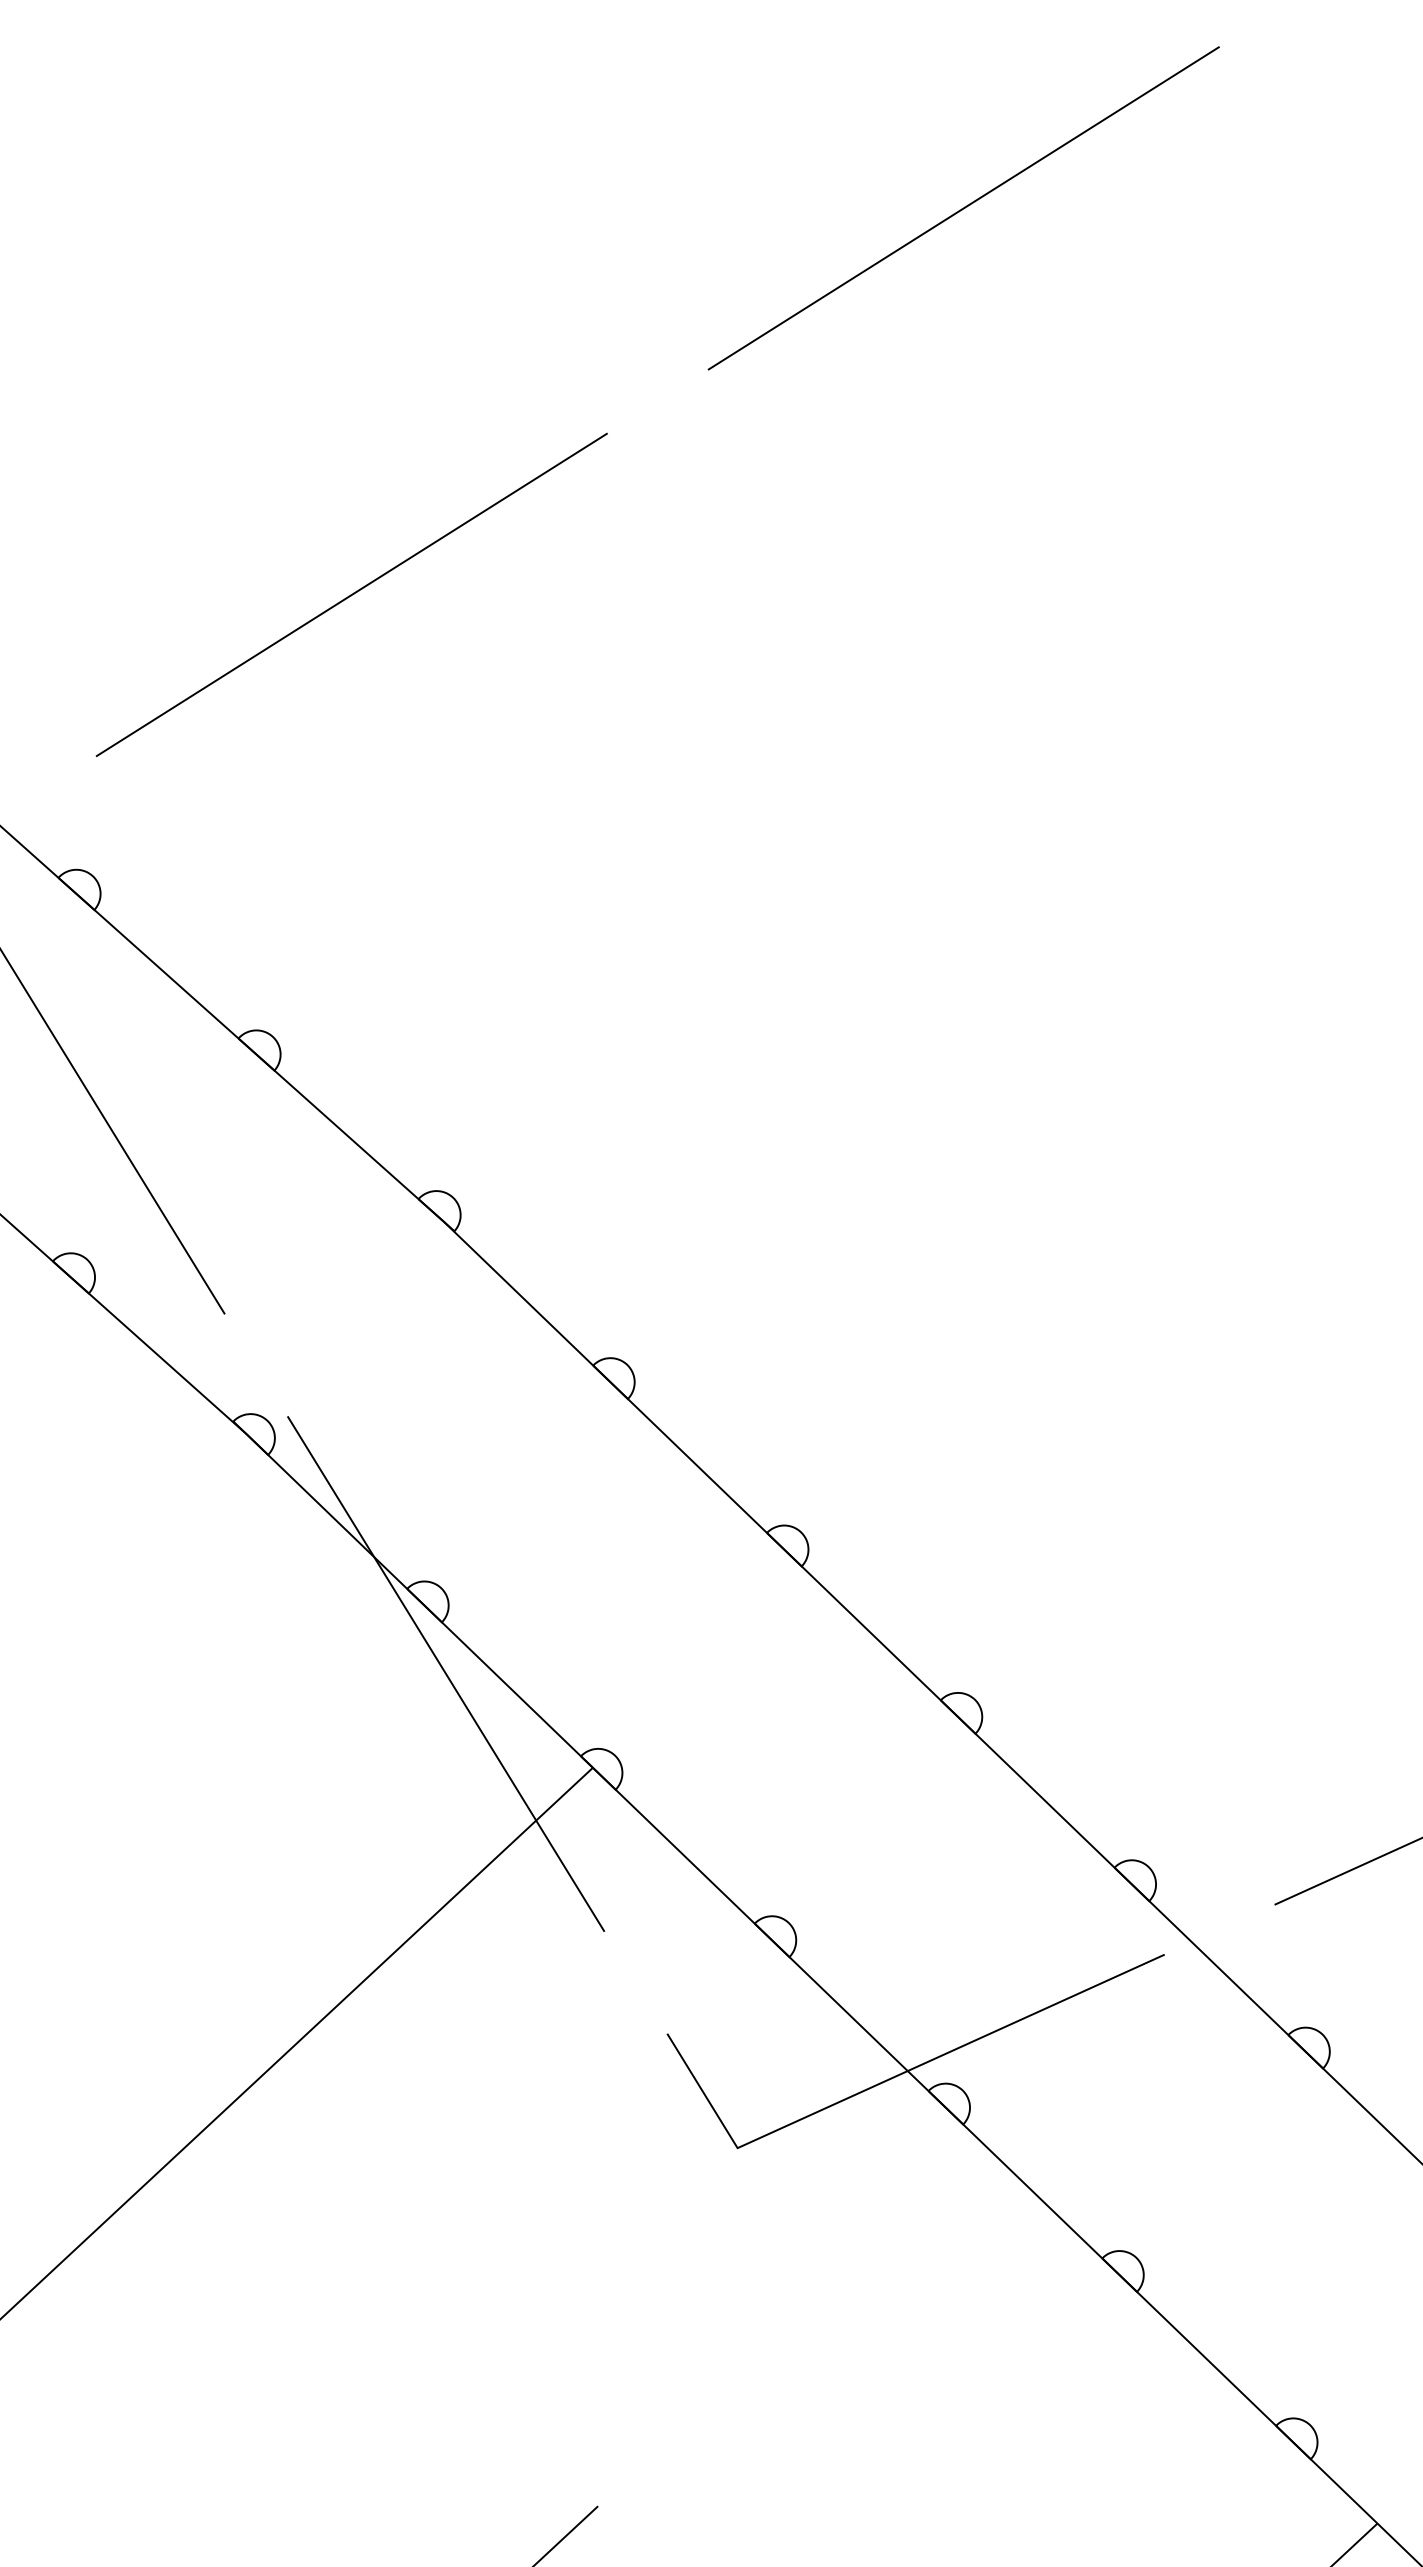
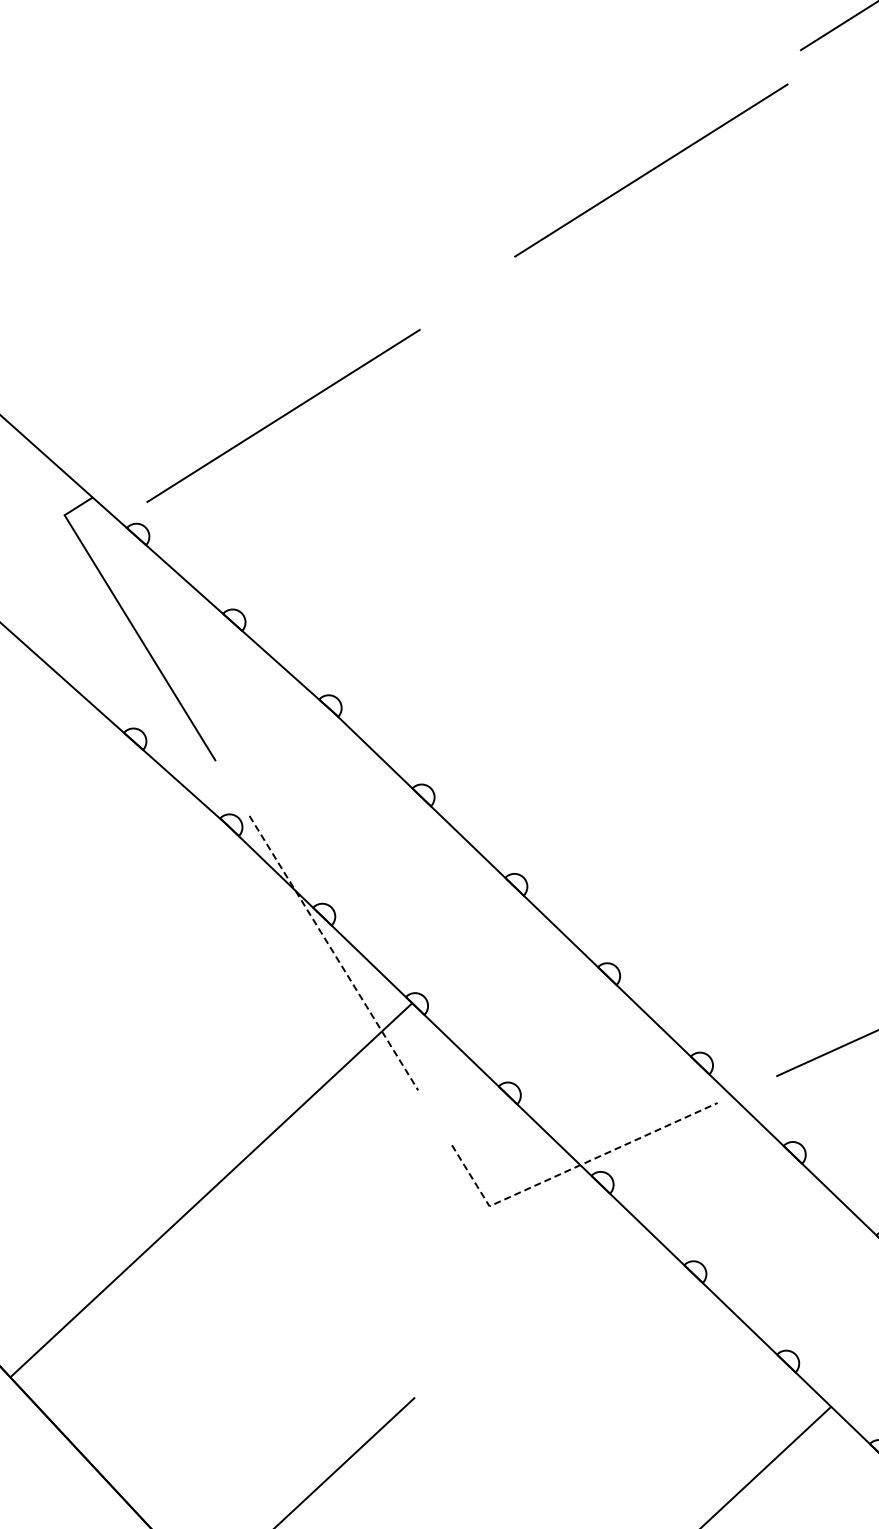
line: (964, 208) -> (651, 170), moved
line: (351, 594) -> (283, 415), moved
line: (447, 1674) -> (334, 953), solid -> dashed
line: (889, 2079) -> (570, 1169), solid -> dashed

